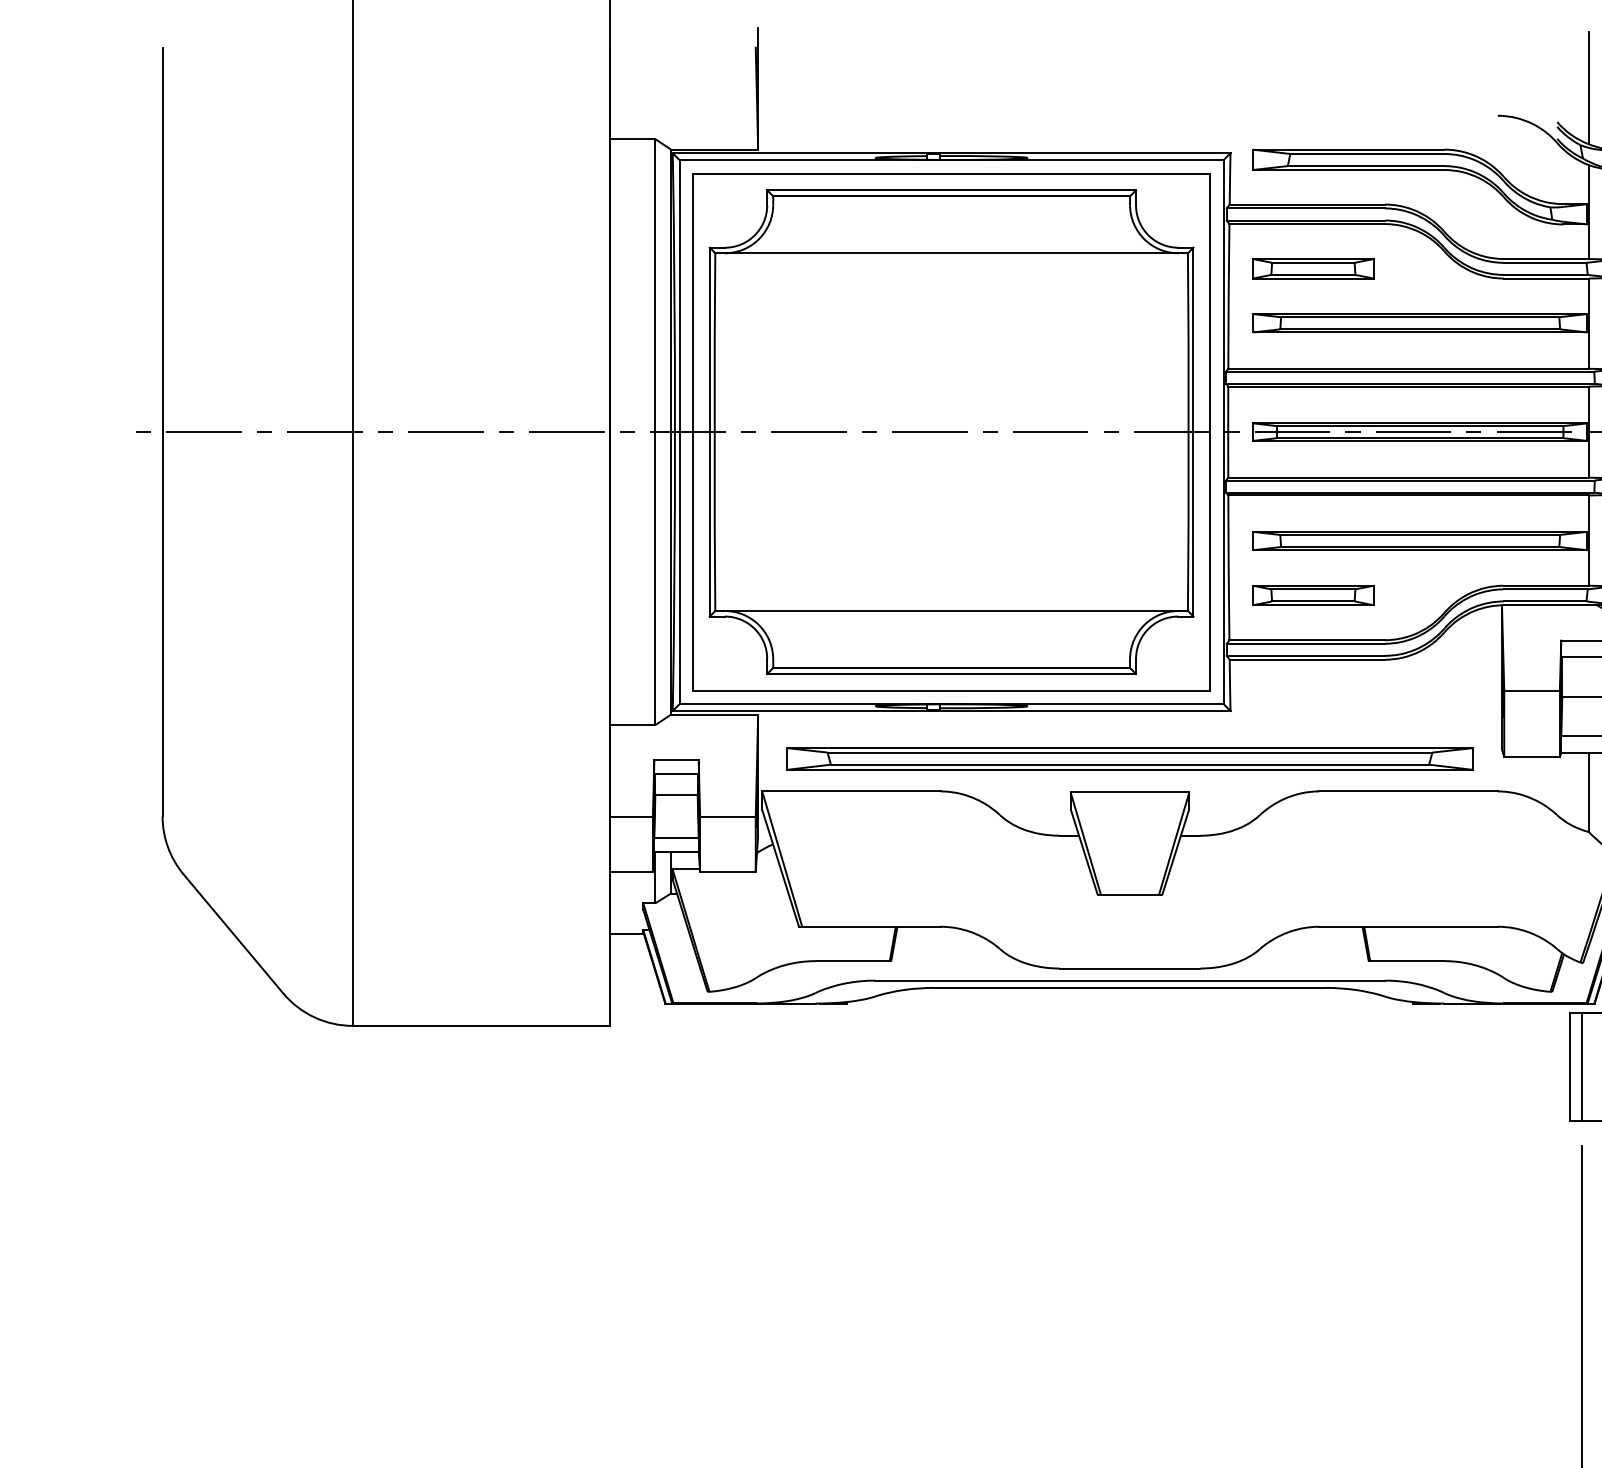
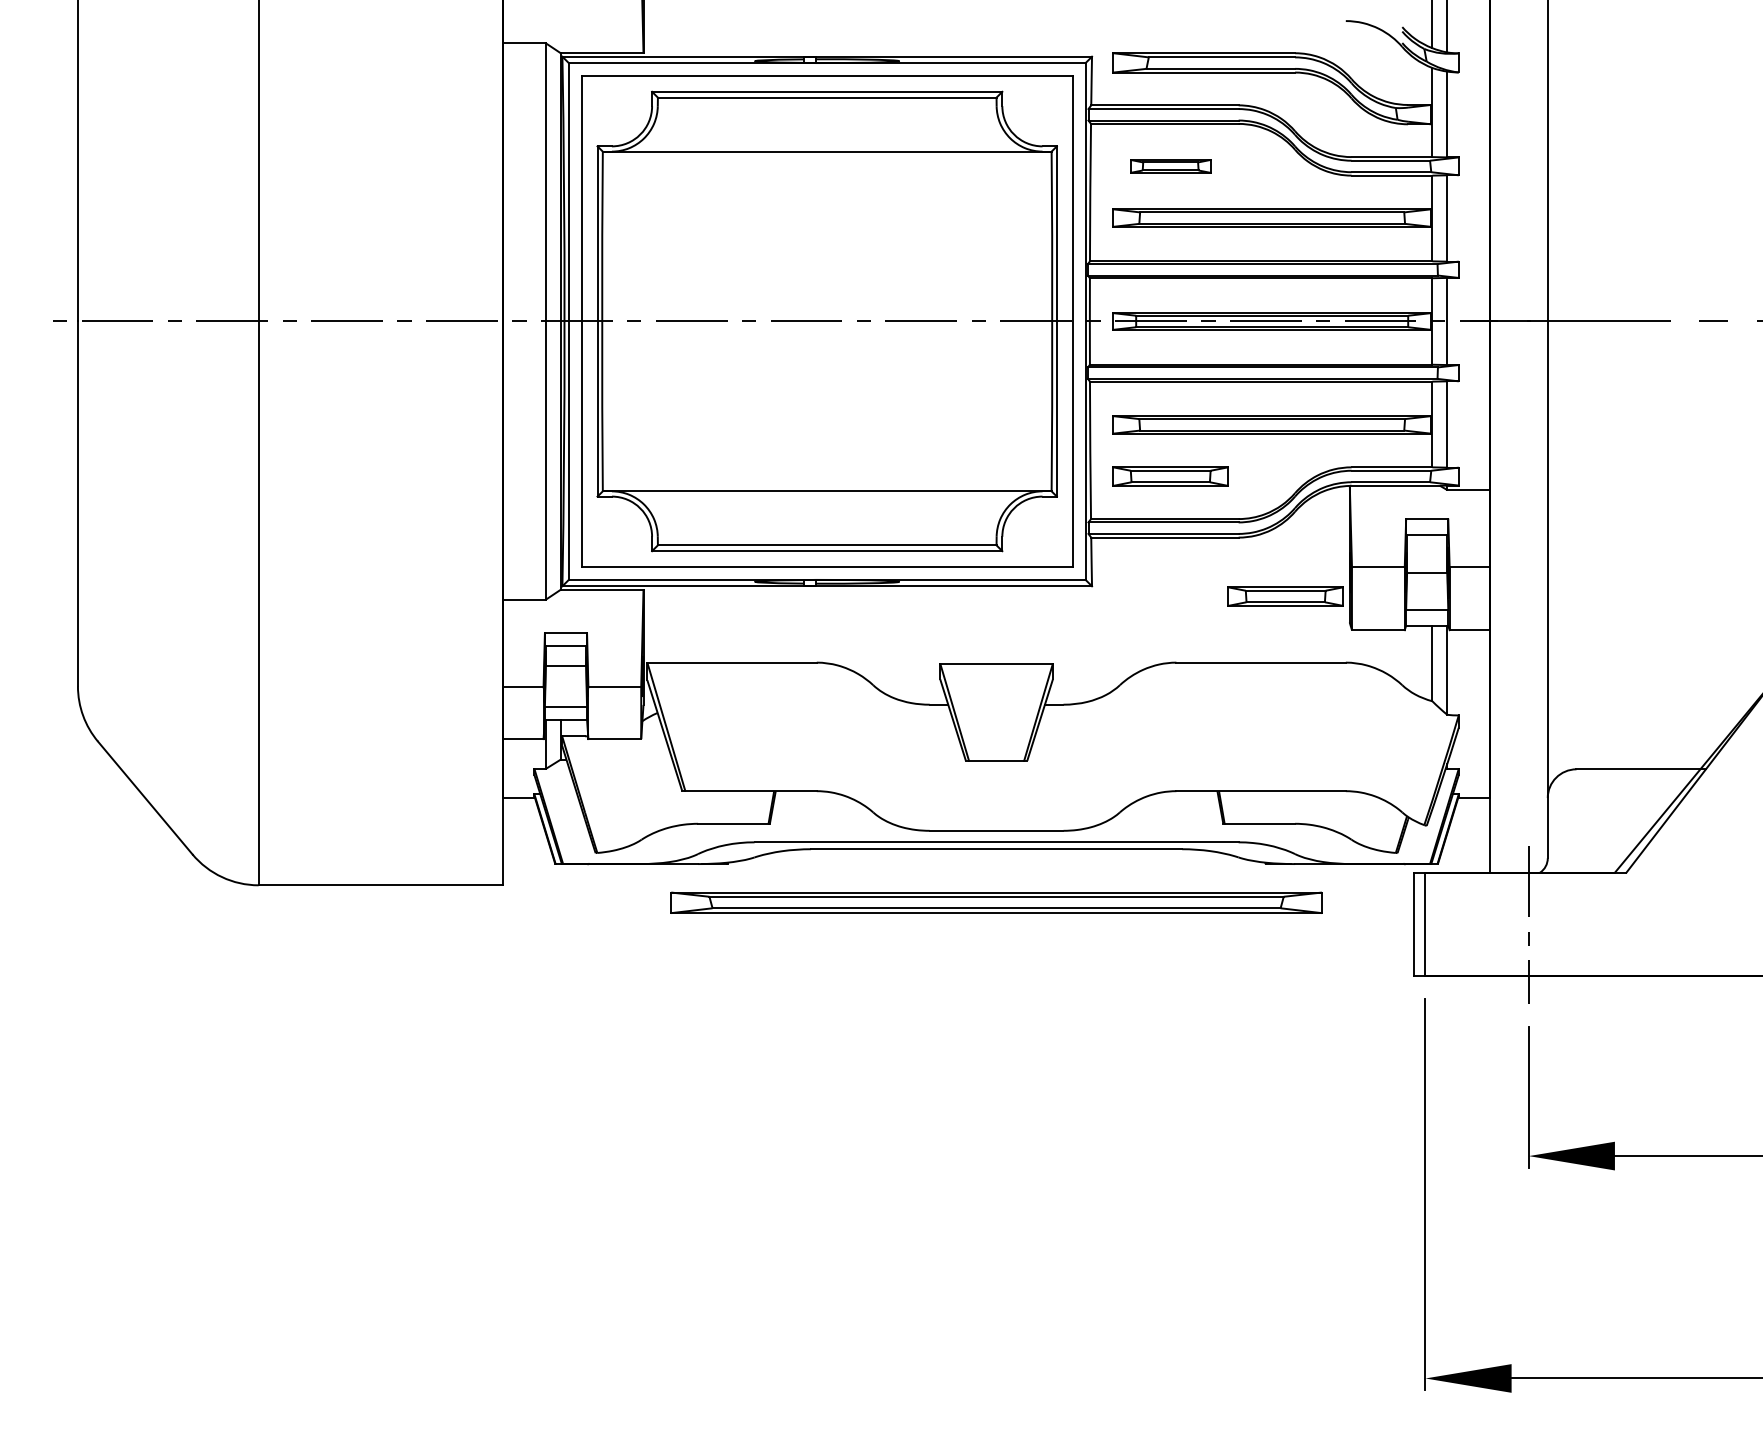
part: (1313, 268) -> (1170, 166), size x0.7
part: (1434, 721) -> (1285, 596), added
part: (1129, 758) -> (996, 902), moved

